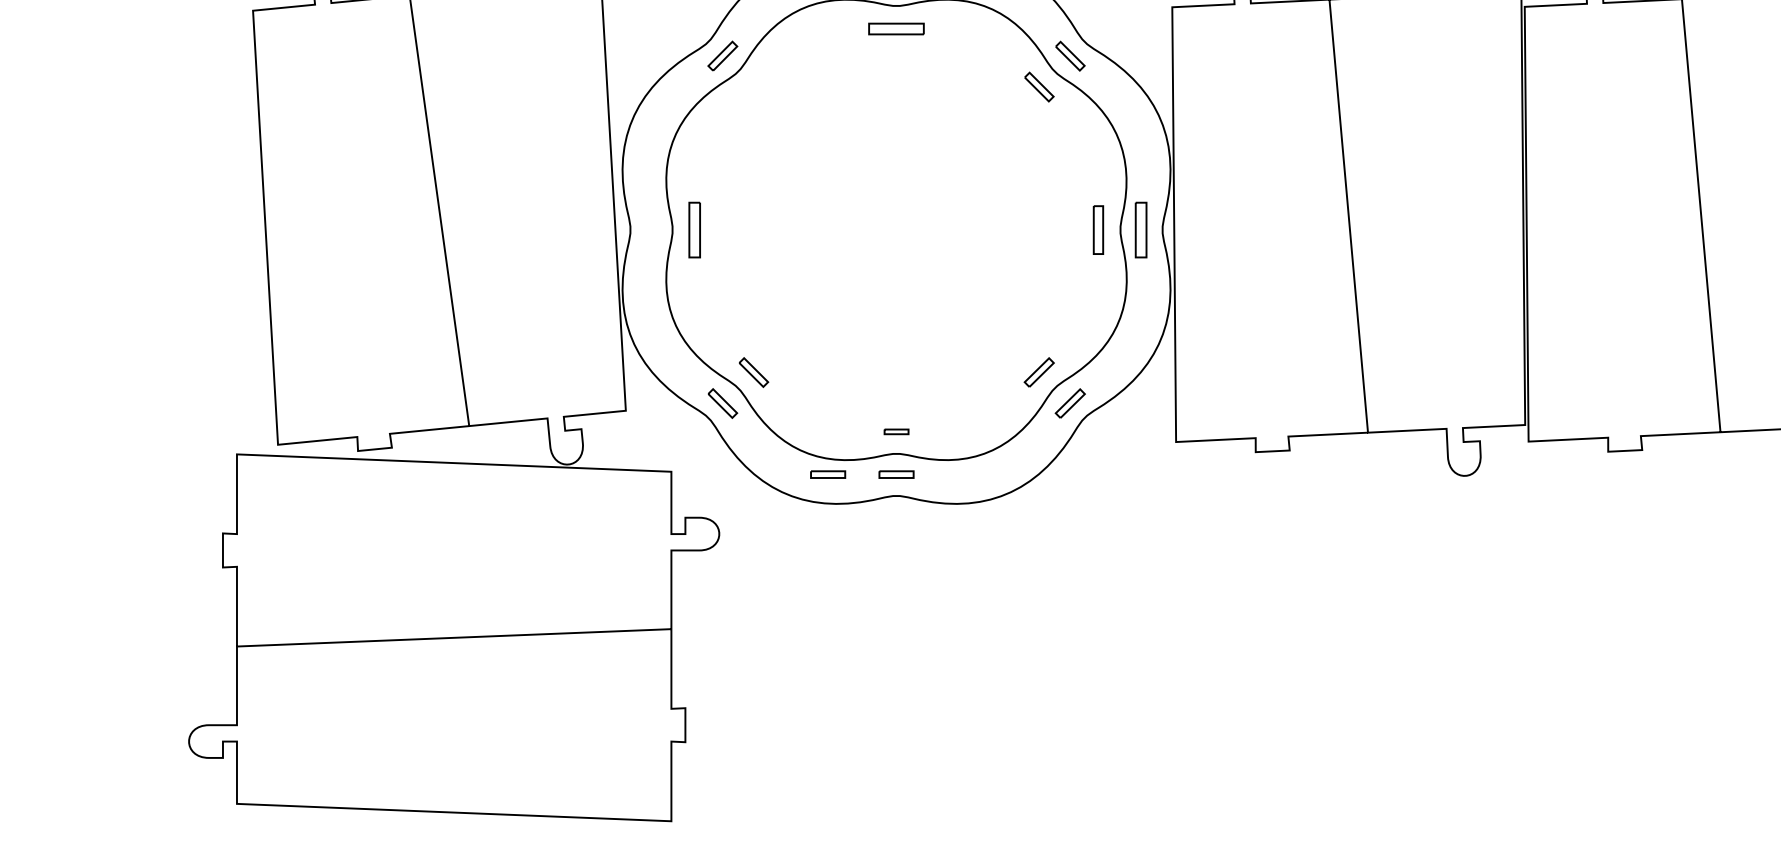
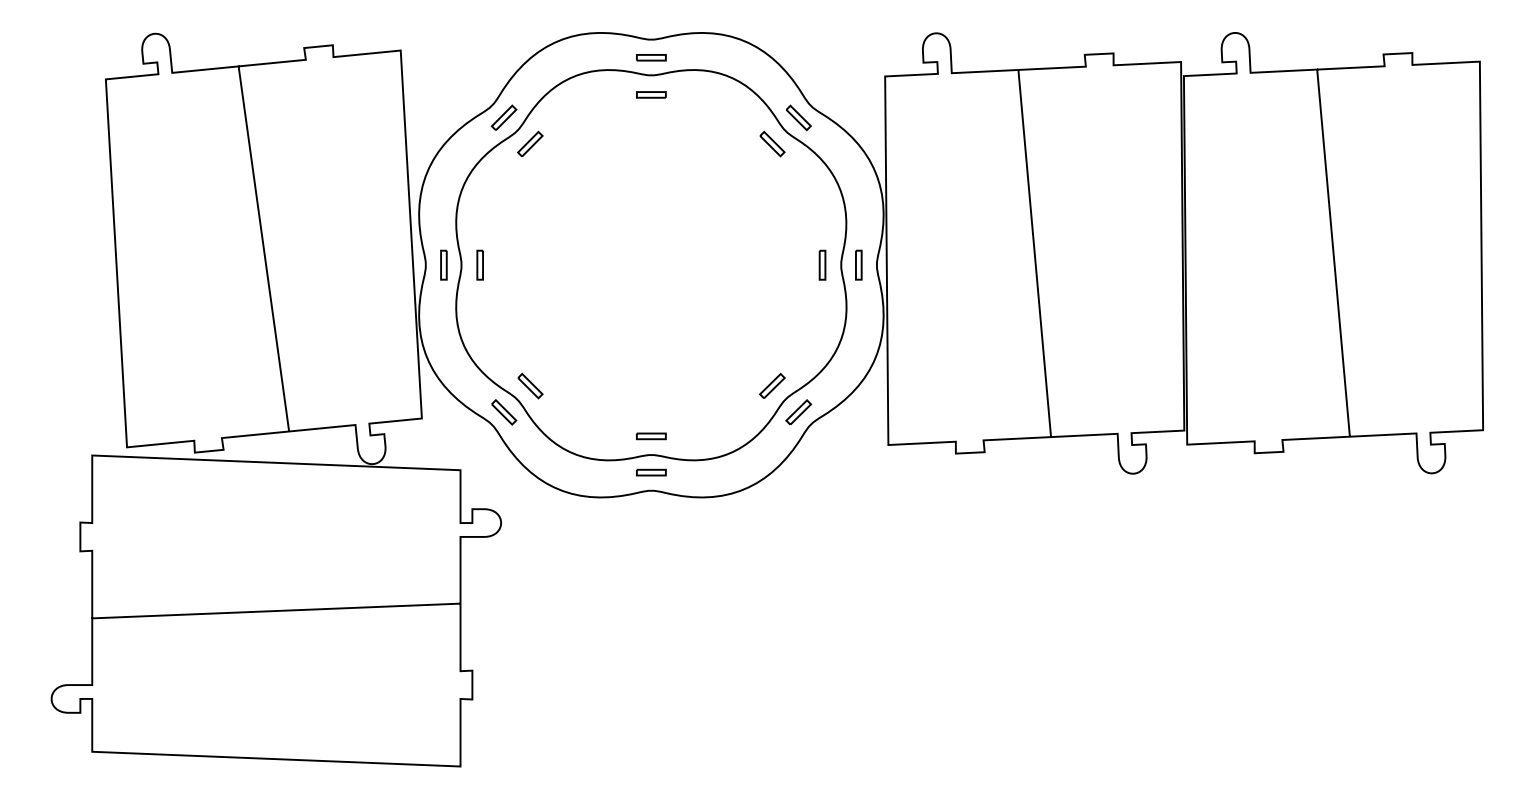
part: (896, 28) -> (651, 94), size x0.62
part: (753, 86) -> (530, 143), added
part: (651, 229) -> (443, 264), added
part: (693, 229) -> (479, 264), size x0.62
part: (1098, 229) -> (822, 264), size x0.71
part: (1140, 229) -> (858, 264), size x0.62
part: (896, 431) -> (651, 436), size x1.43
part: (828, 474) -> (593, 472), removed

